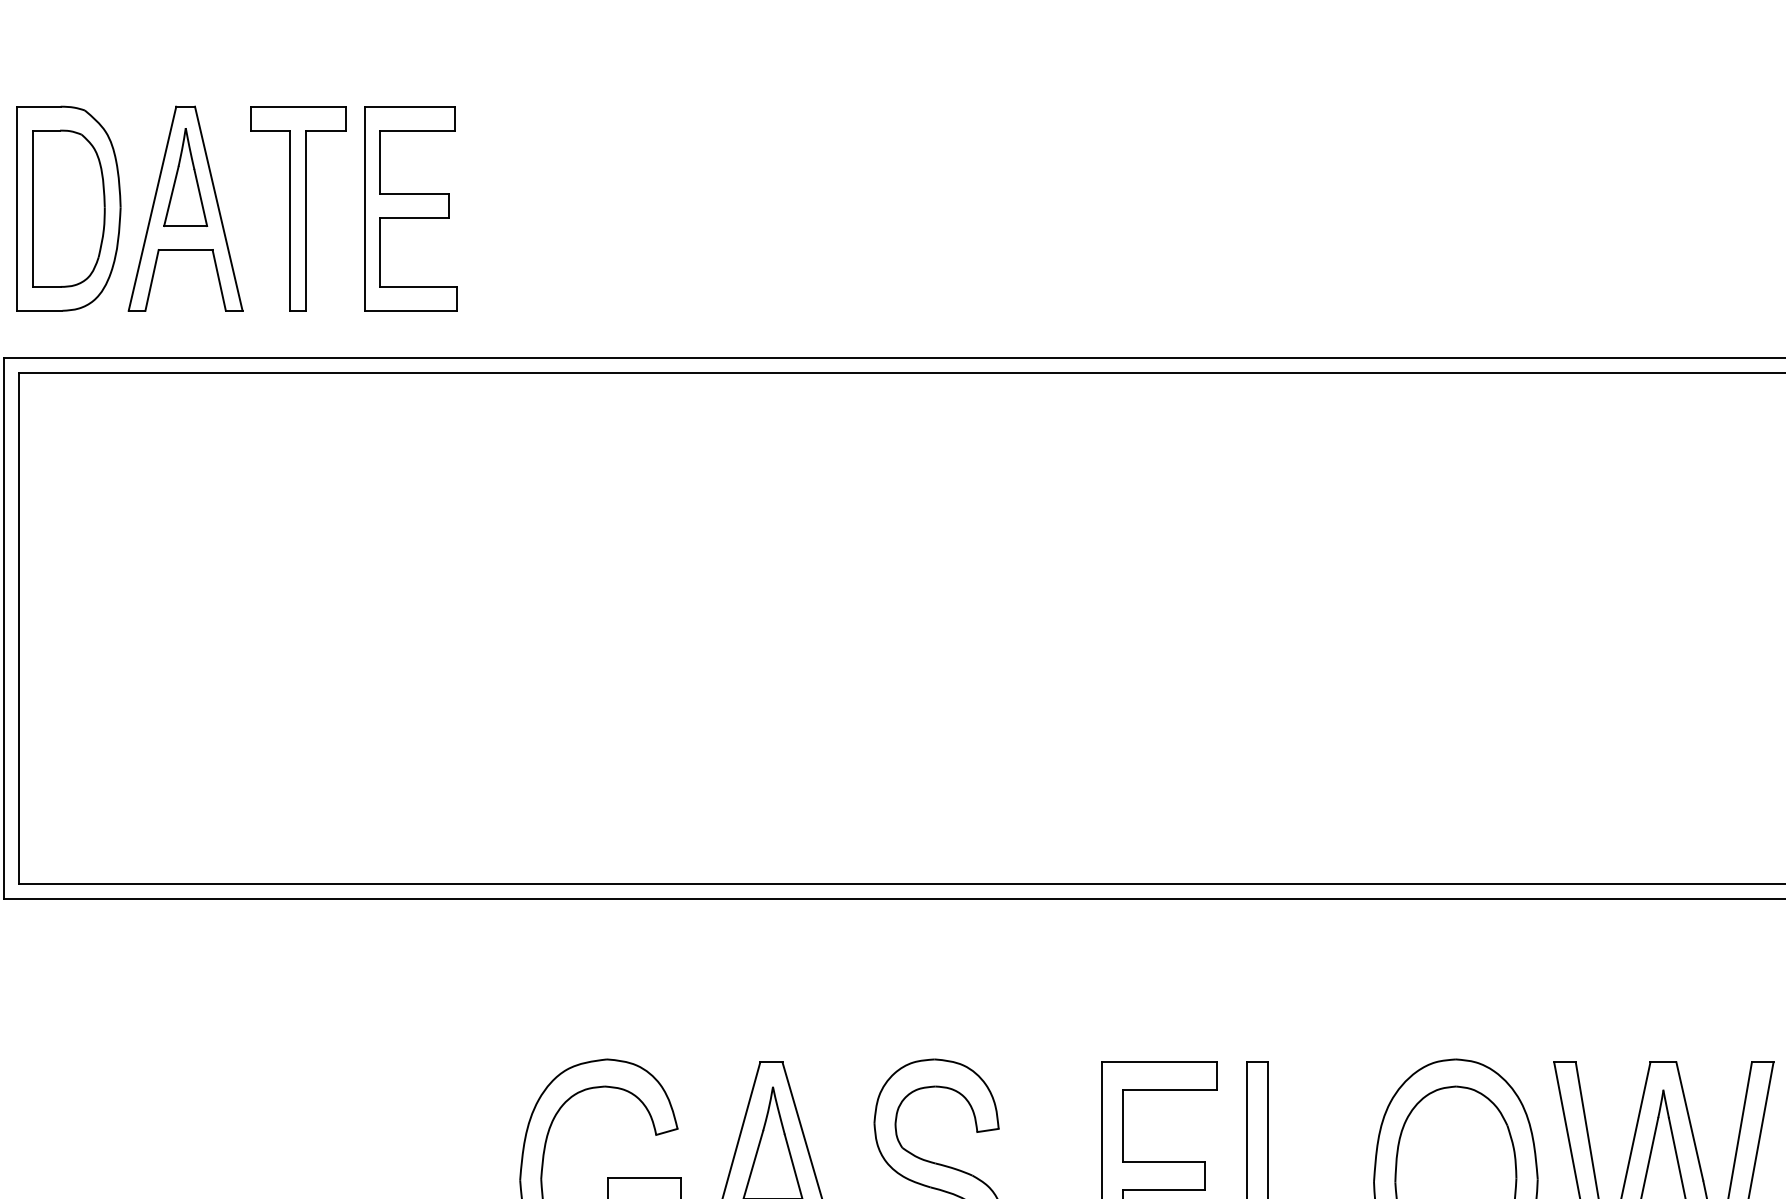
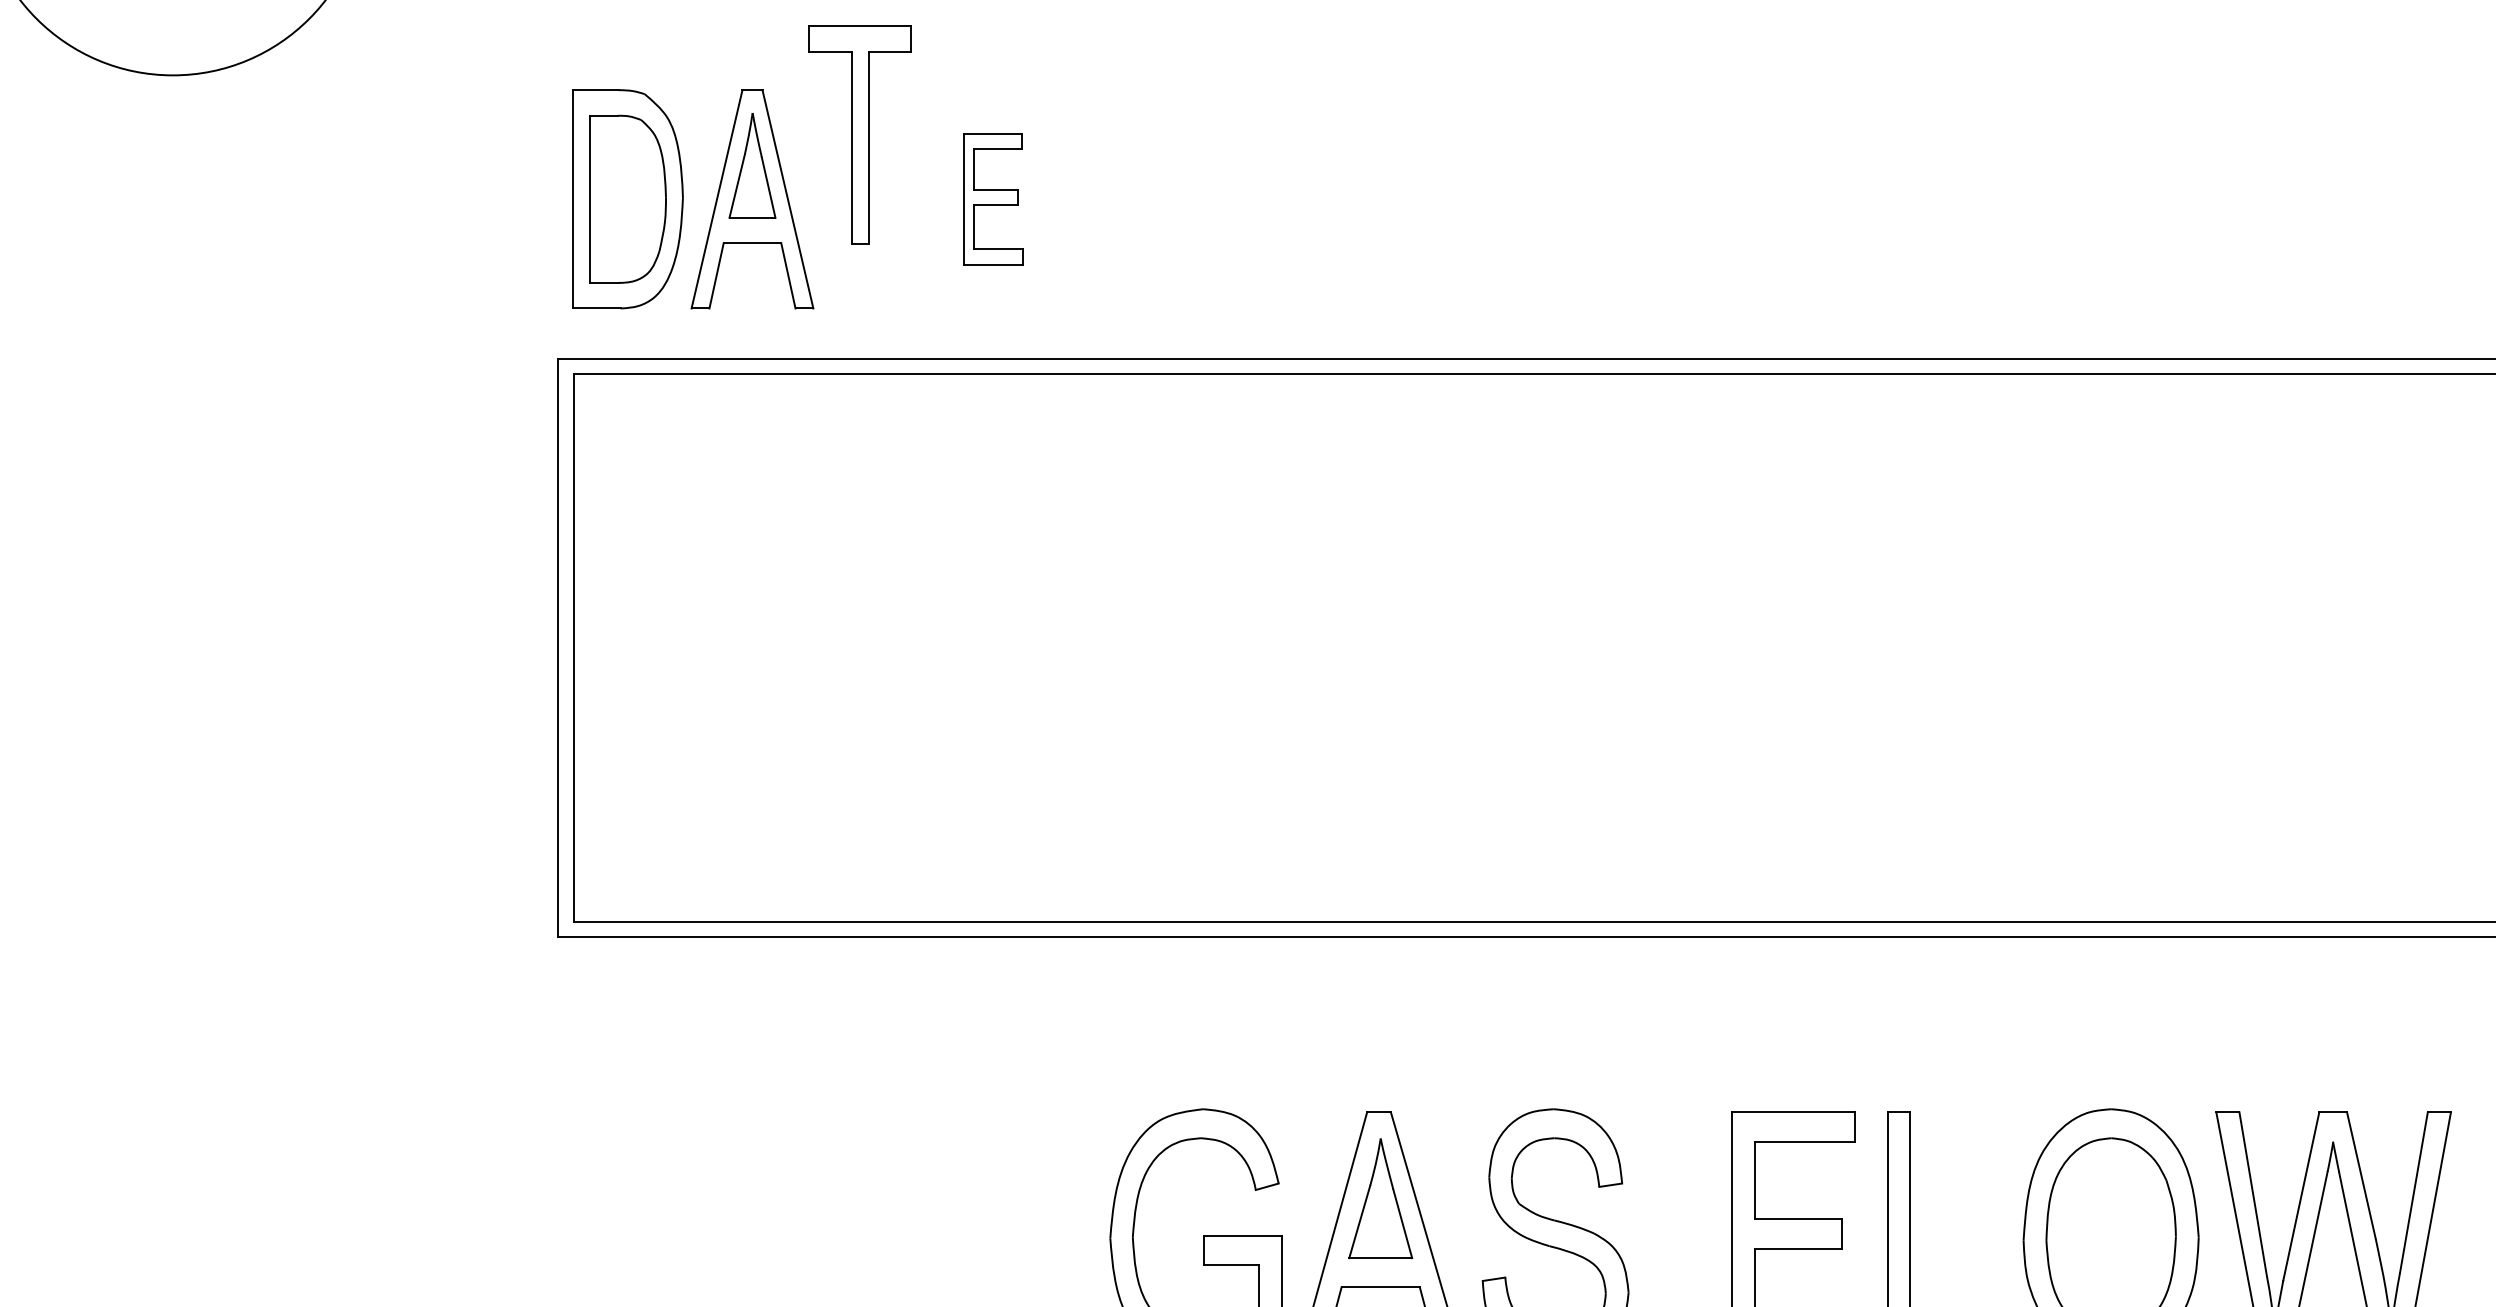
part: (297, 207) -> (859, 134), moved
part: (410, 207) -> (993, 198), size x0.6

